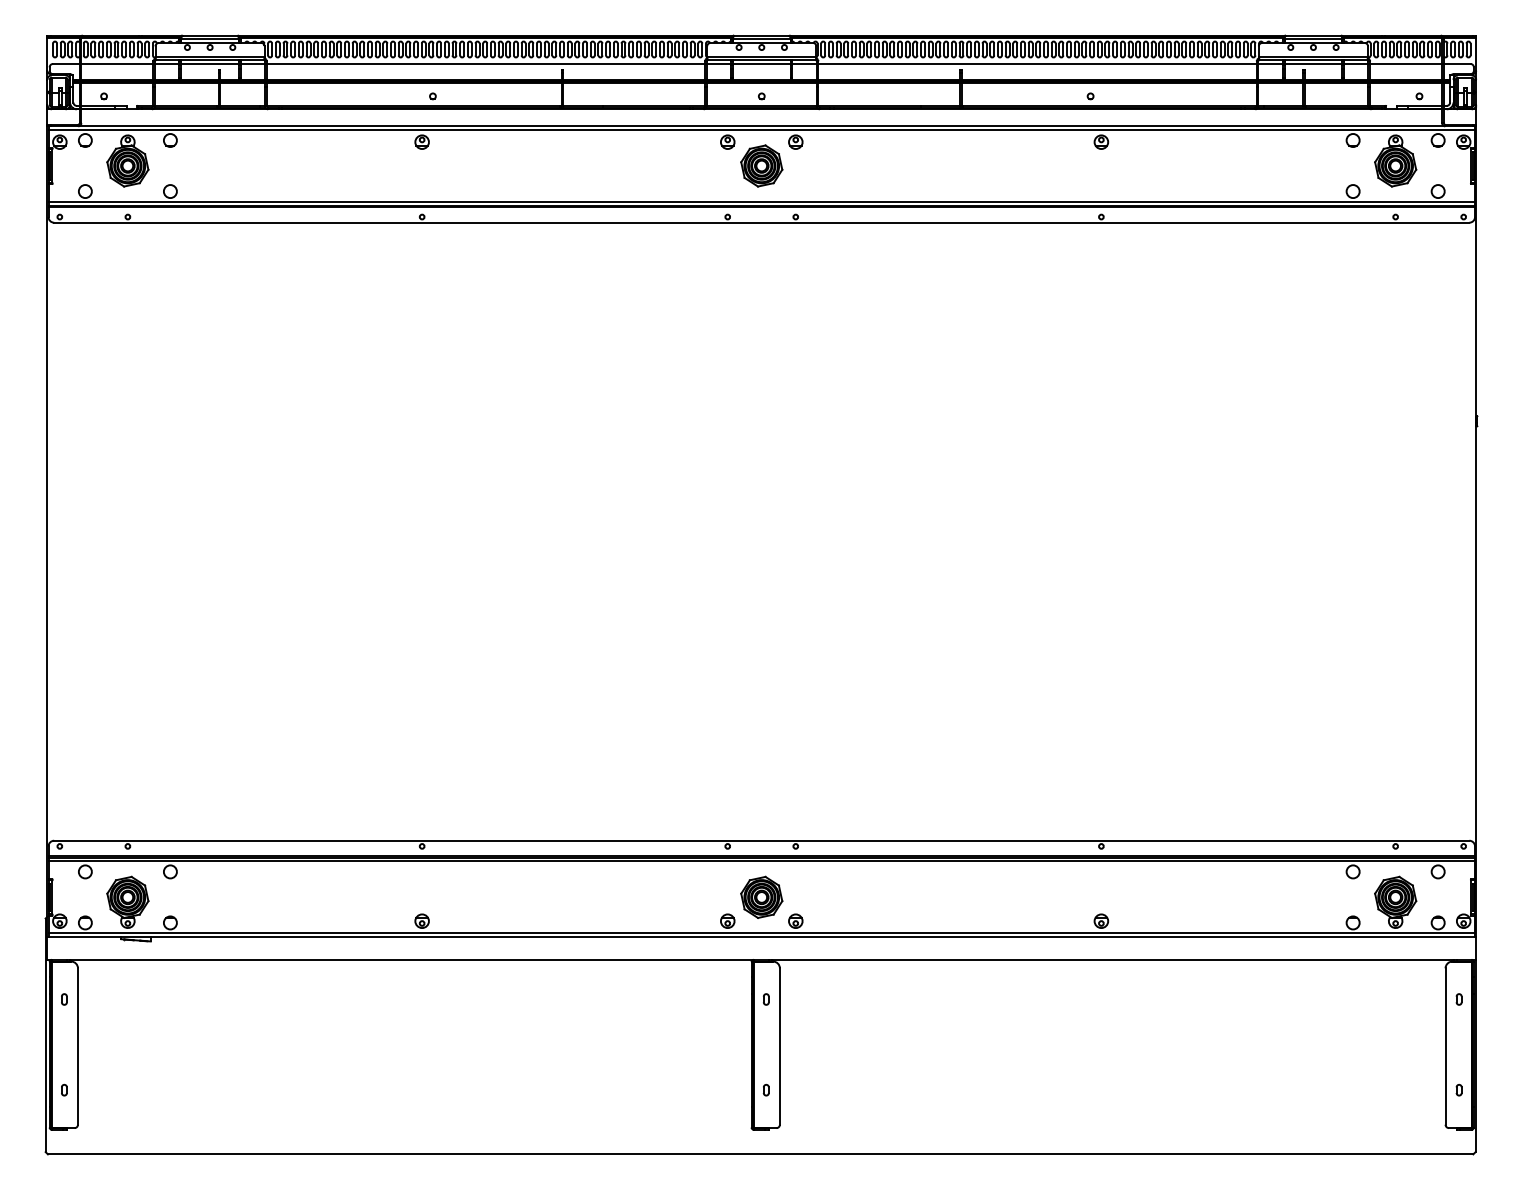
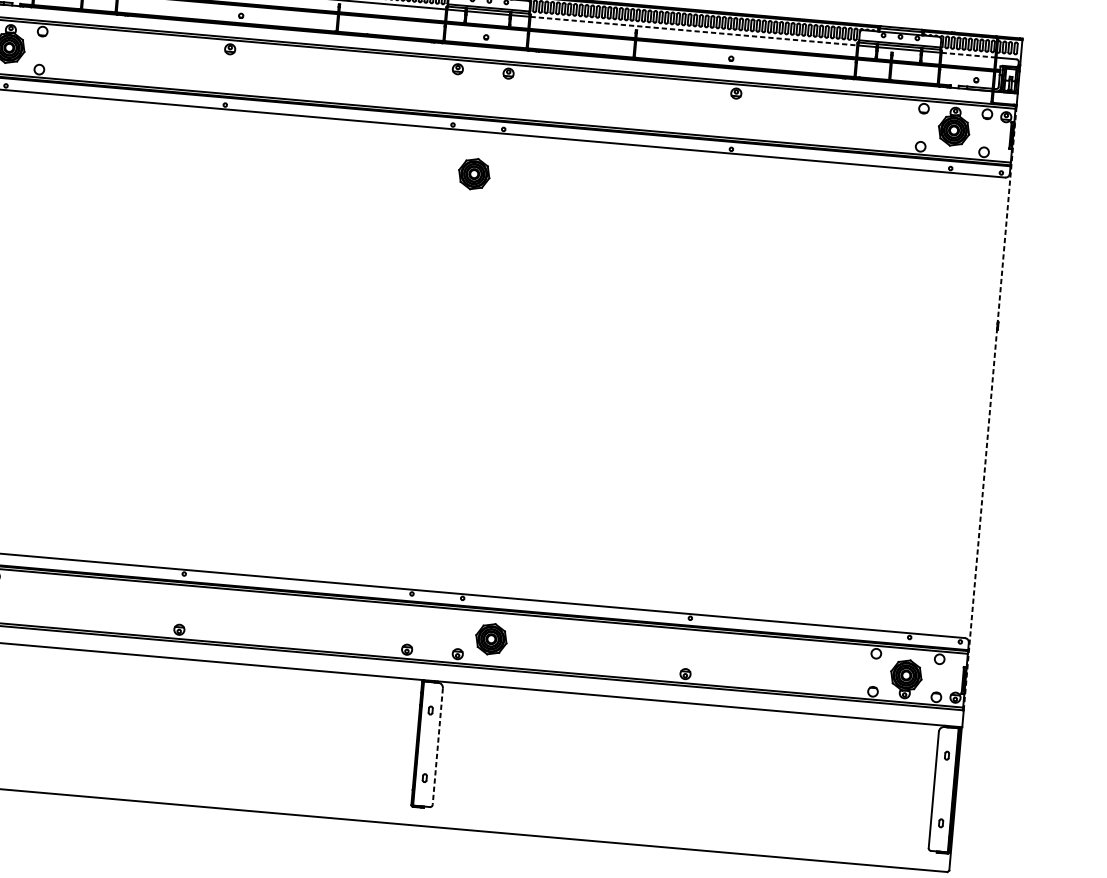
line: (1038, 63) -> (694, 30), solid -> dashed
line: (1406, 63) -> (968, 54), solid -> dashed
part: (761, 165) -> (474, 173), moved
line: (1476, 531) -> (990, 408), solid -> dashed
part: (761, 896) -> (491, 638), moved
line: (779, 1047) -> (437, 747), solid -> dashed

